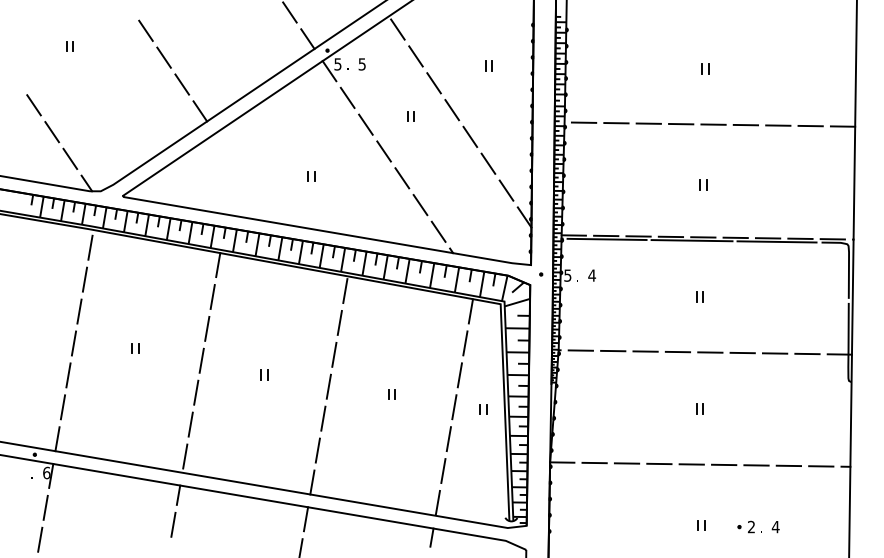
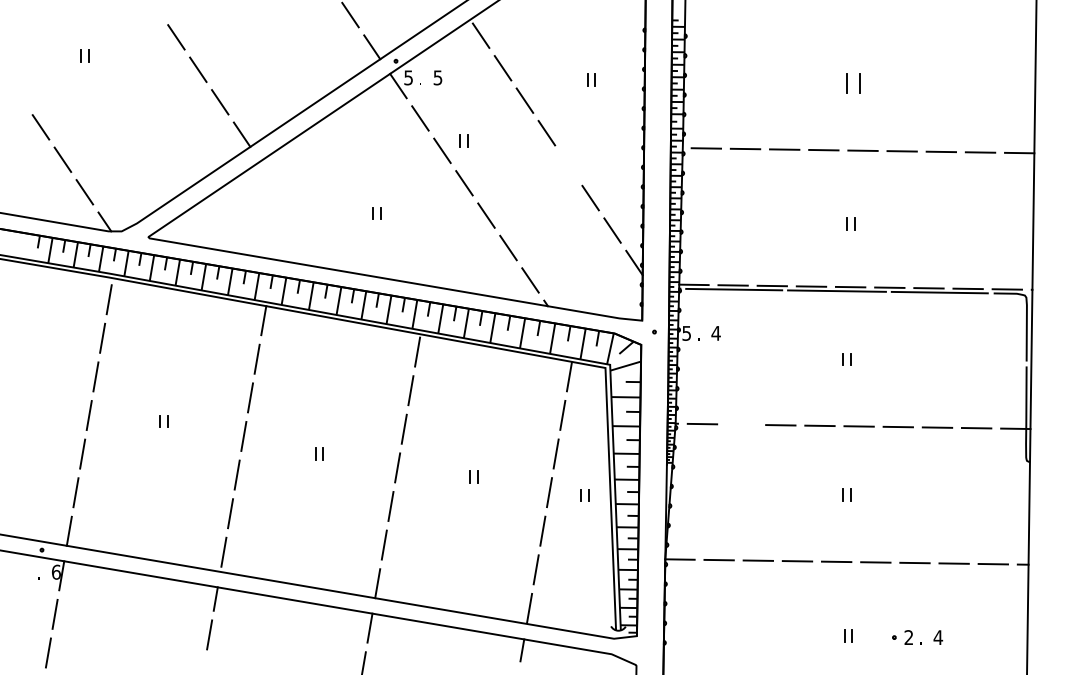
part: (704, 69) -> (852, 83), size x1.6
part: (410, 116) -> (463, 140), moved
line: (470, 136) -> (568, 165), removed
line: (613, 350) -> (741, 424), removed

